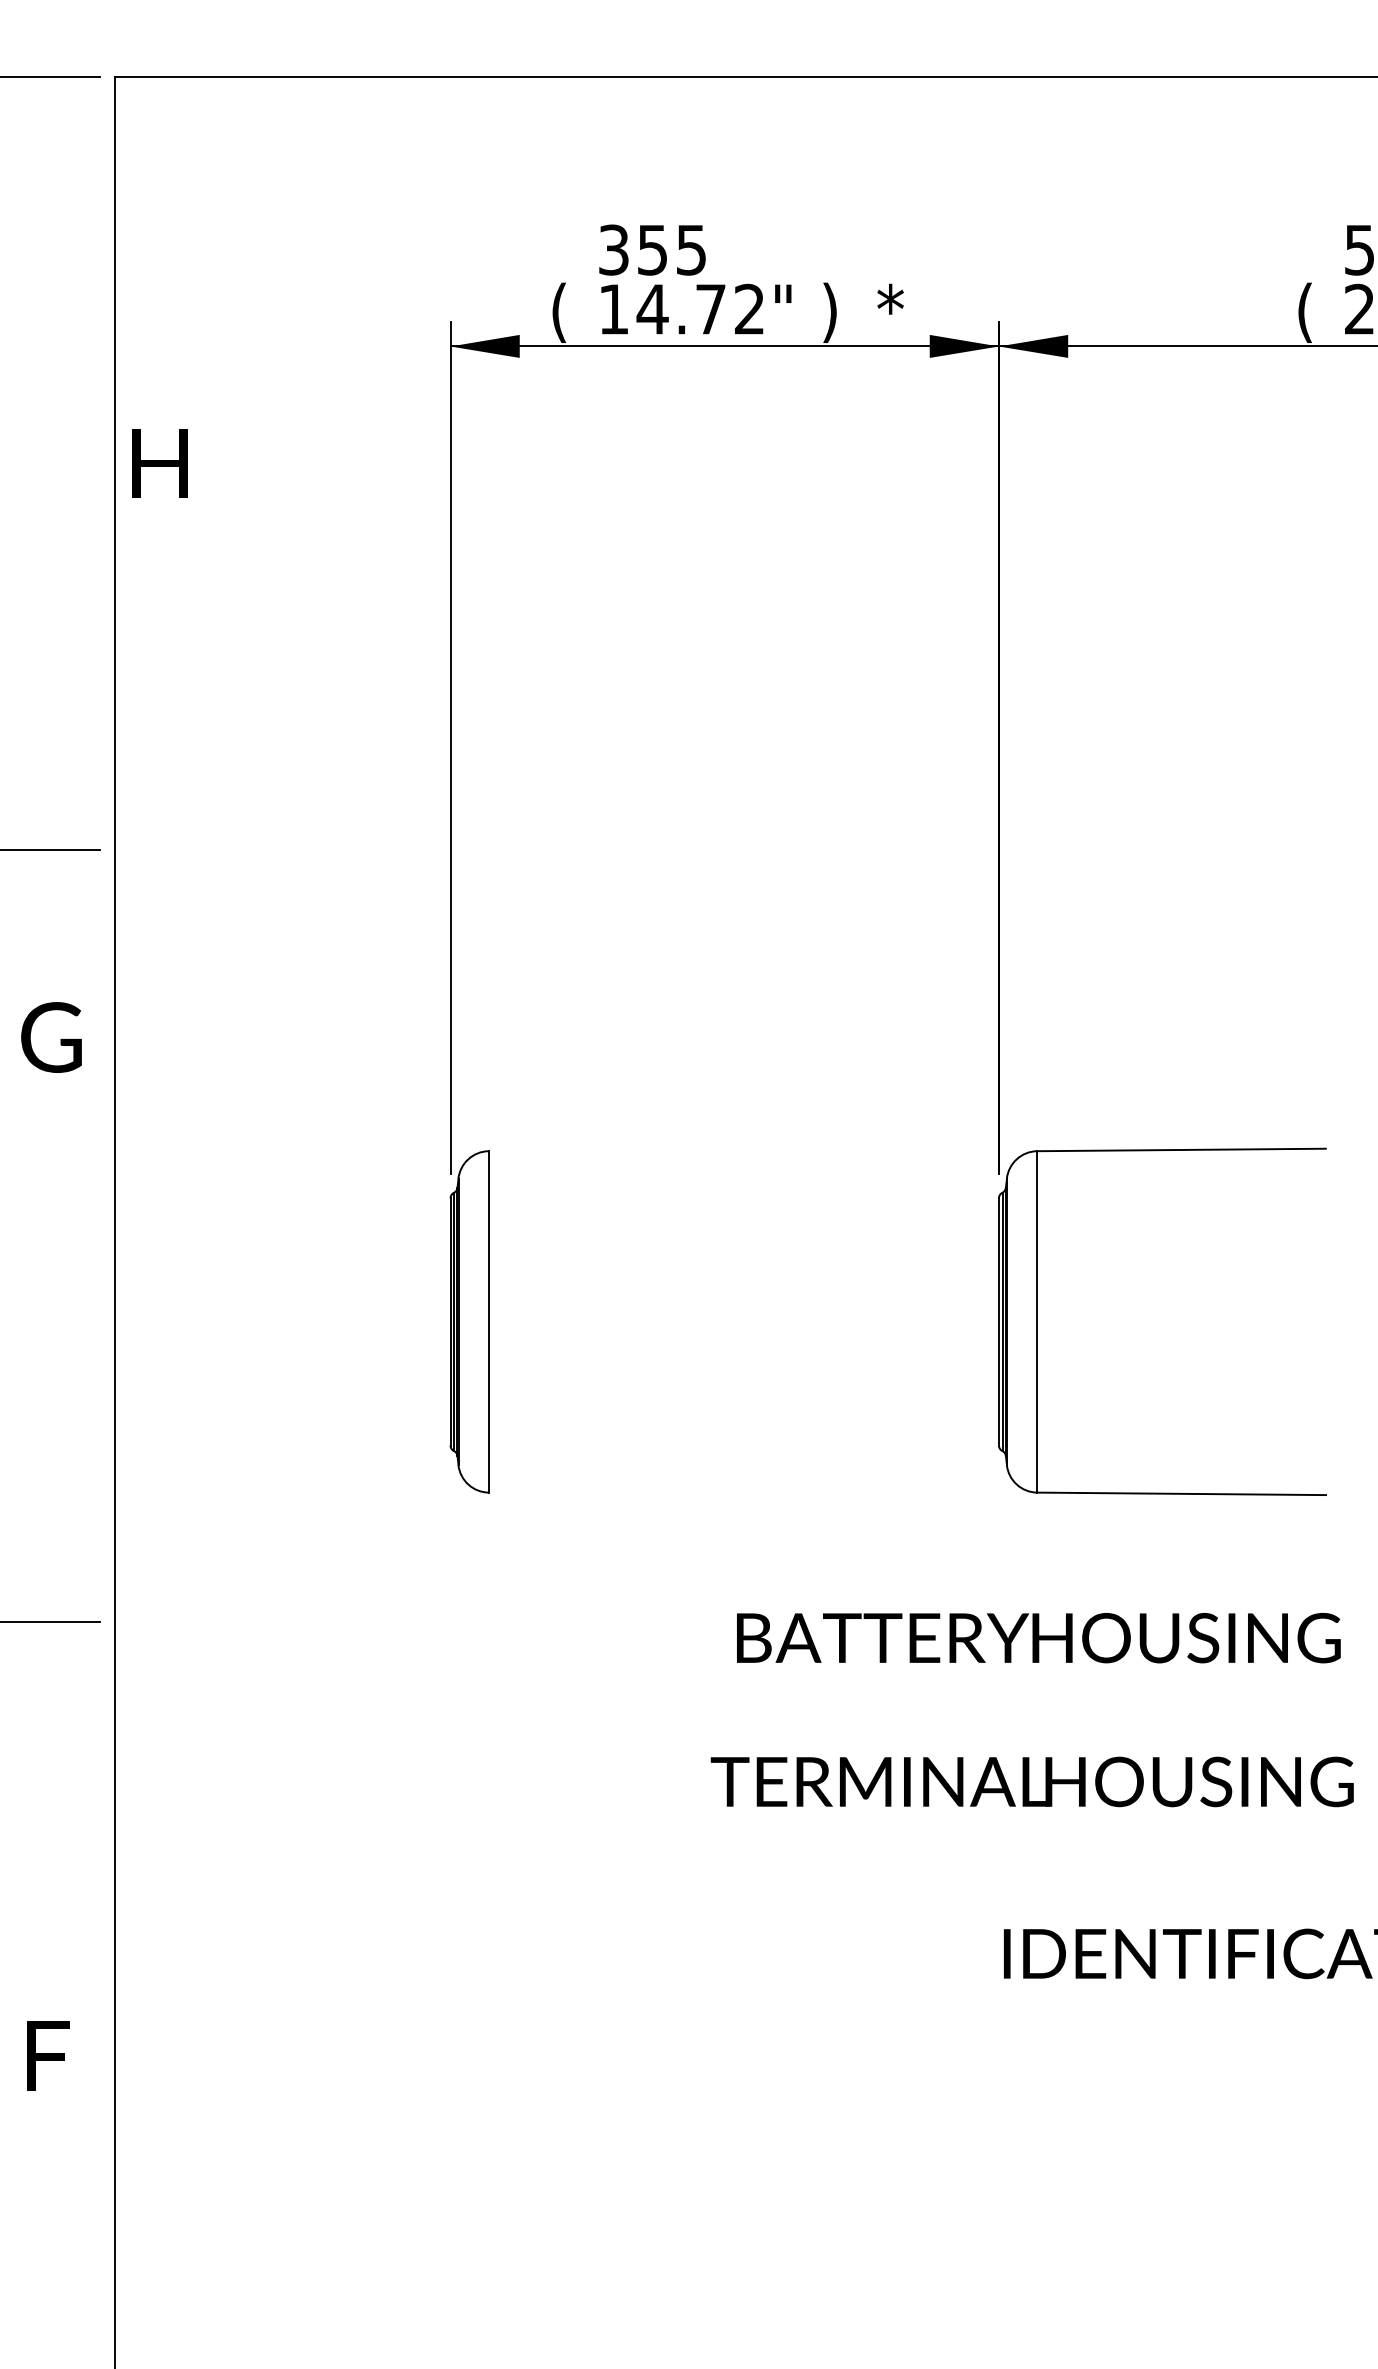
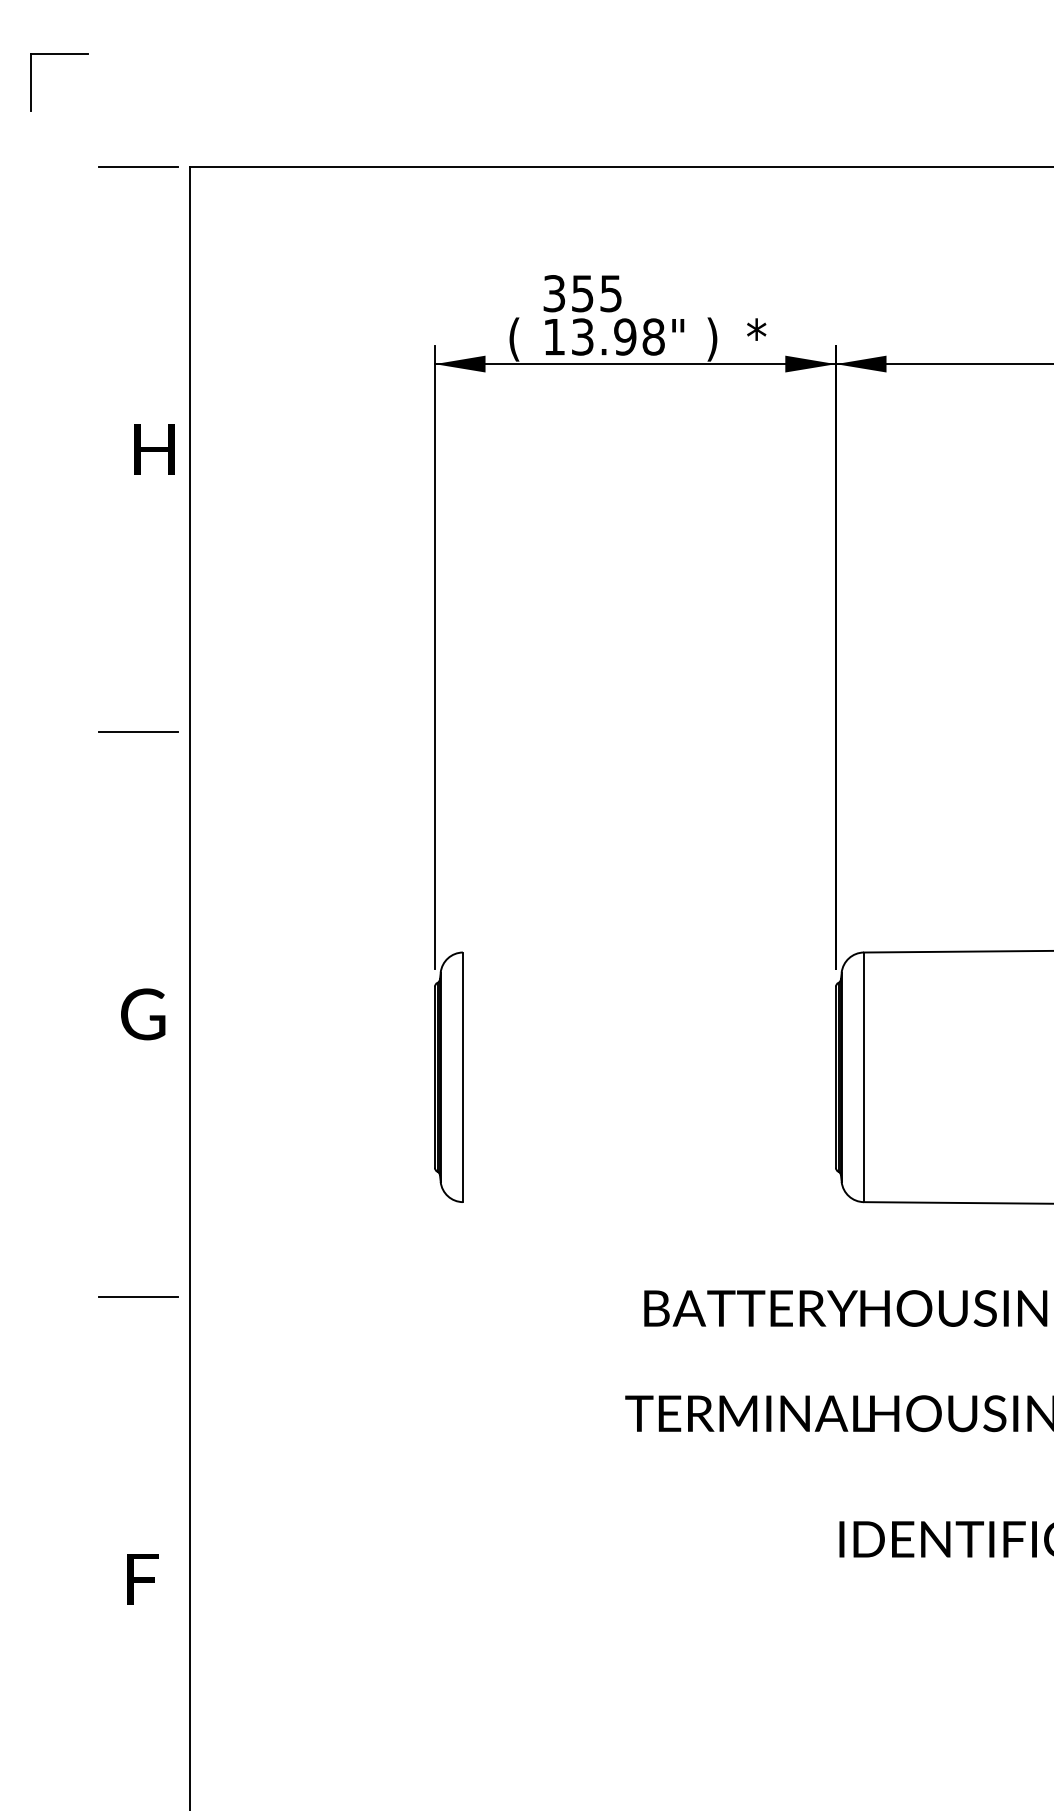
text: (700, 308) -> (617, 336), 14.72" -> 13.98"
text: (160, 463) -> (154, 449), moved
text: (51, 1037) -> (143, 1014), moved
text: (47, 2056) -> (142, 1579), moved

